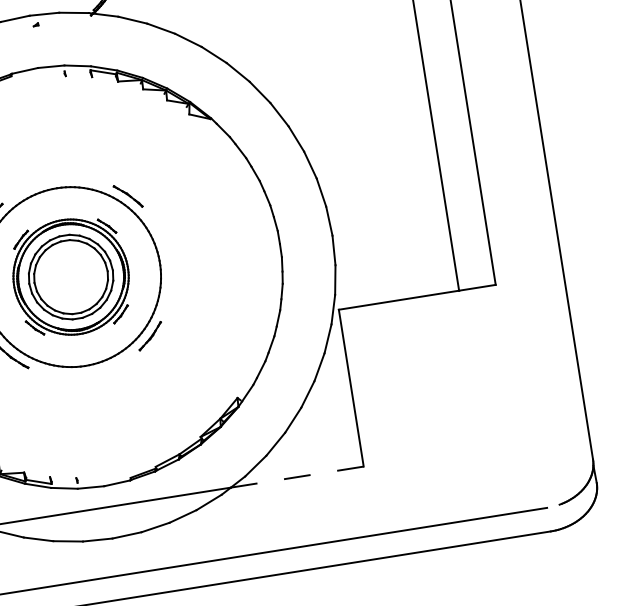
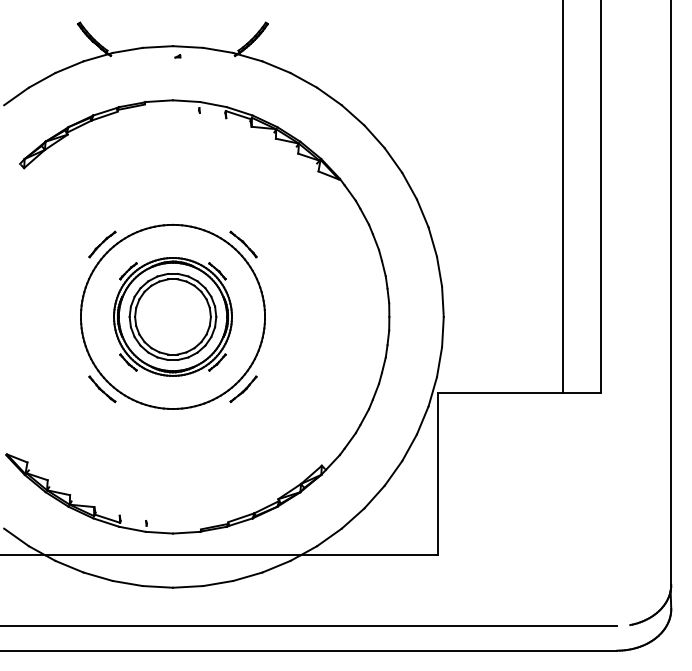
line: (297, 477) -> (369, 555), dashed -> solid

